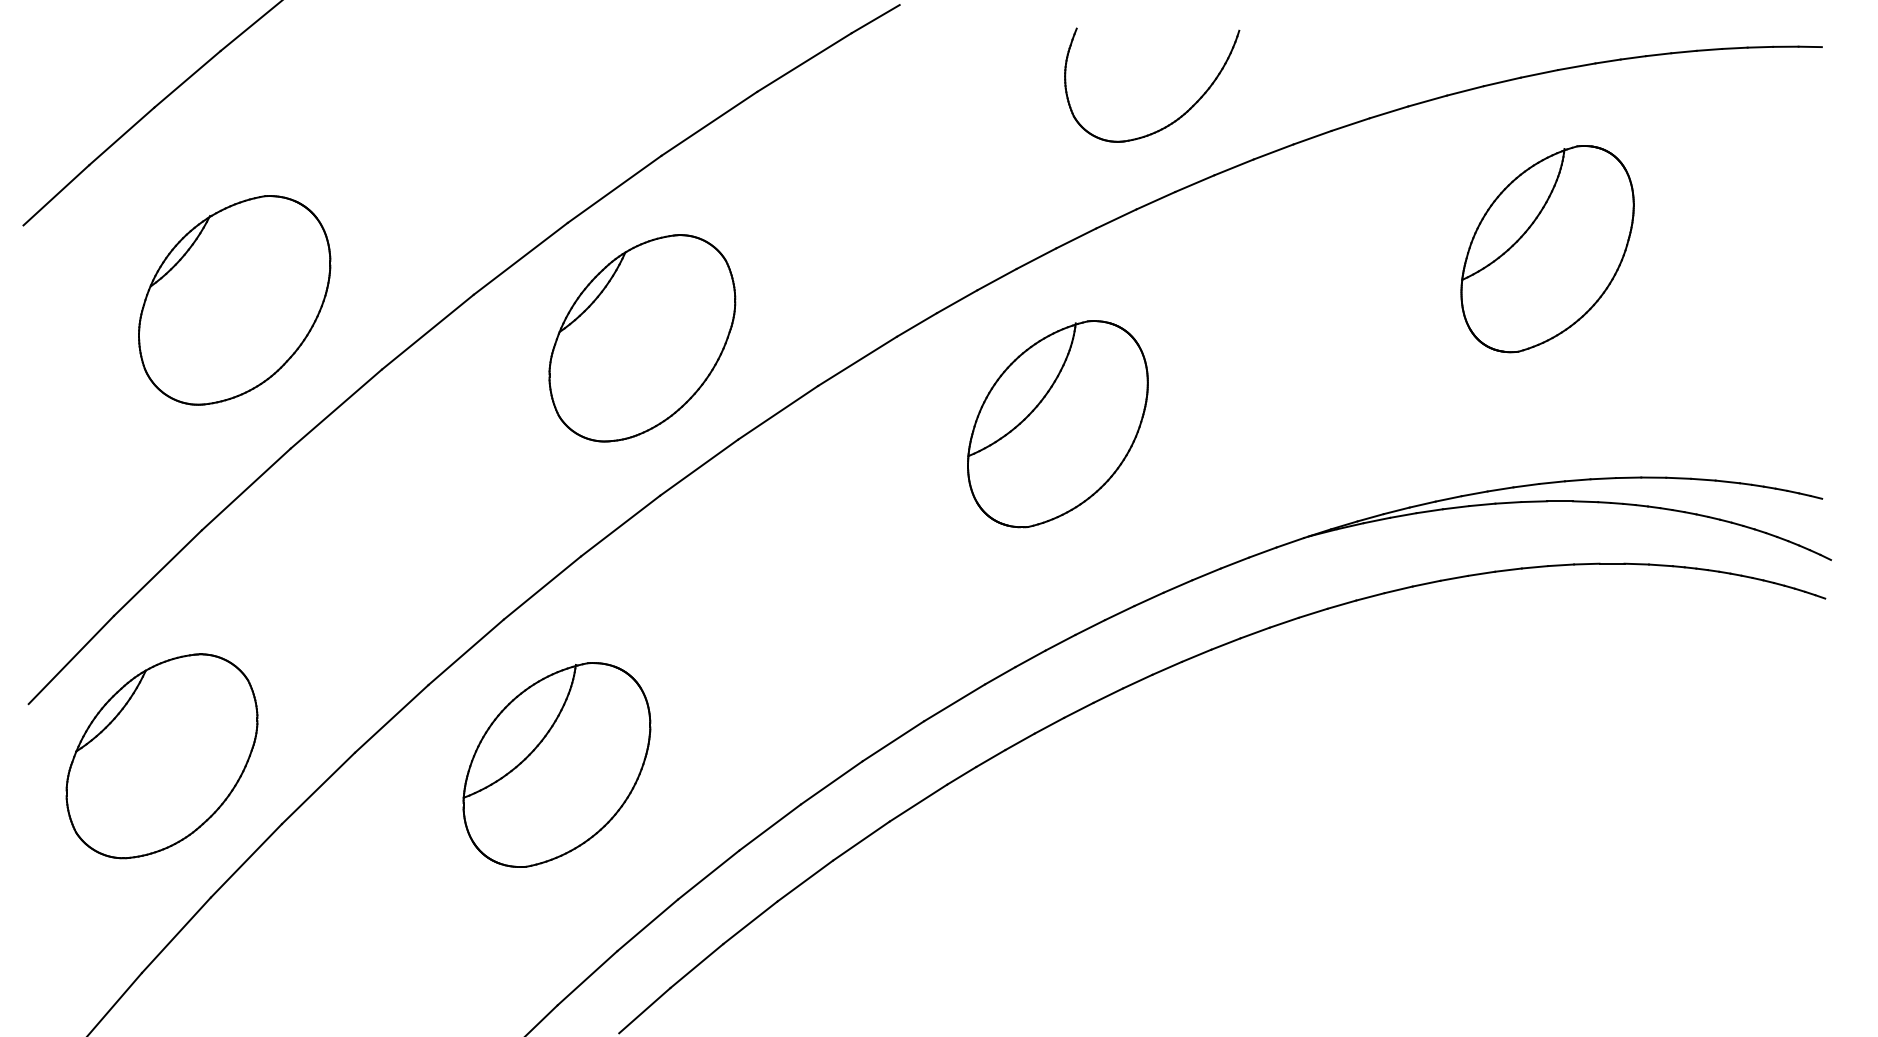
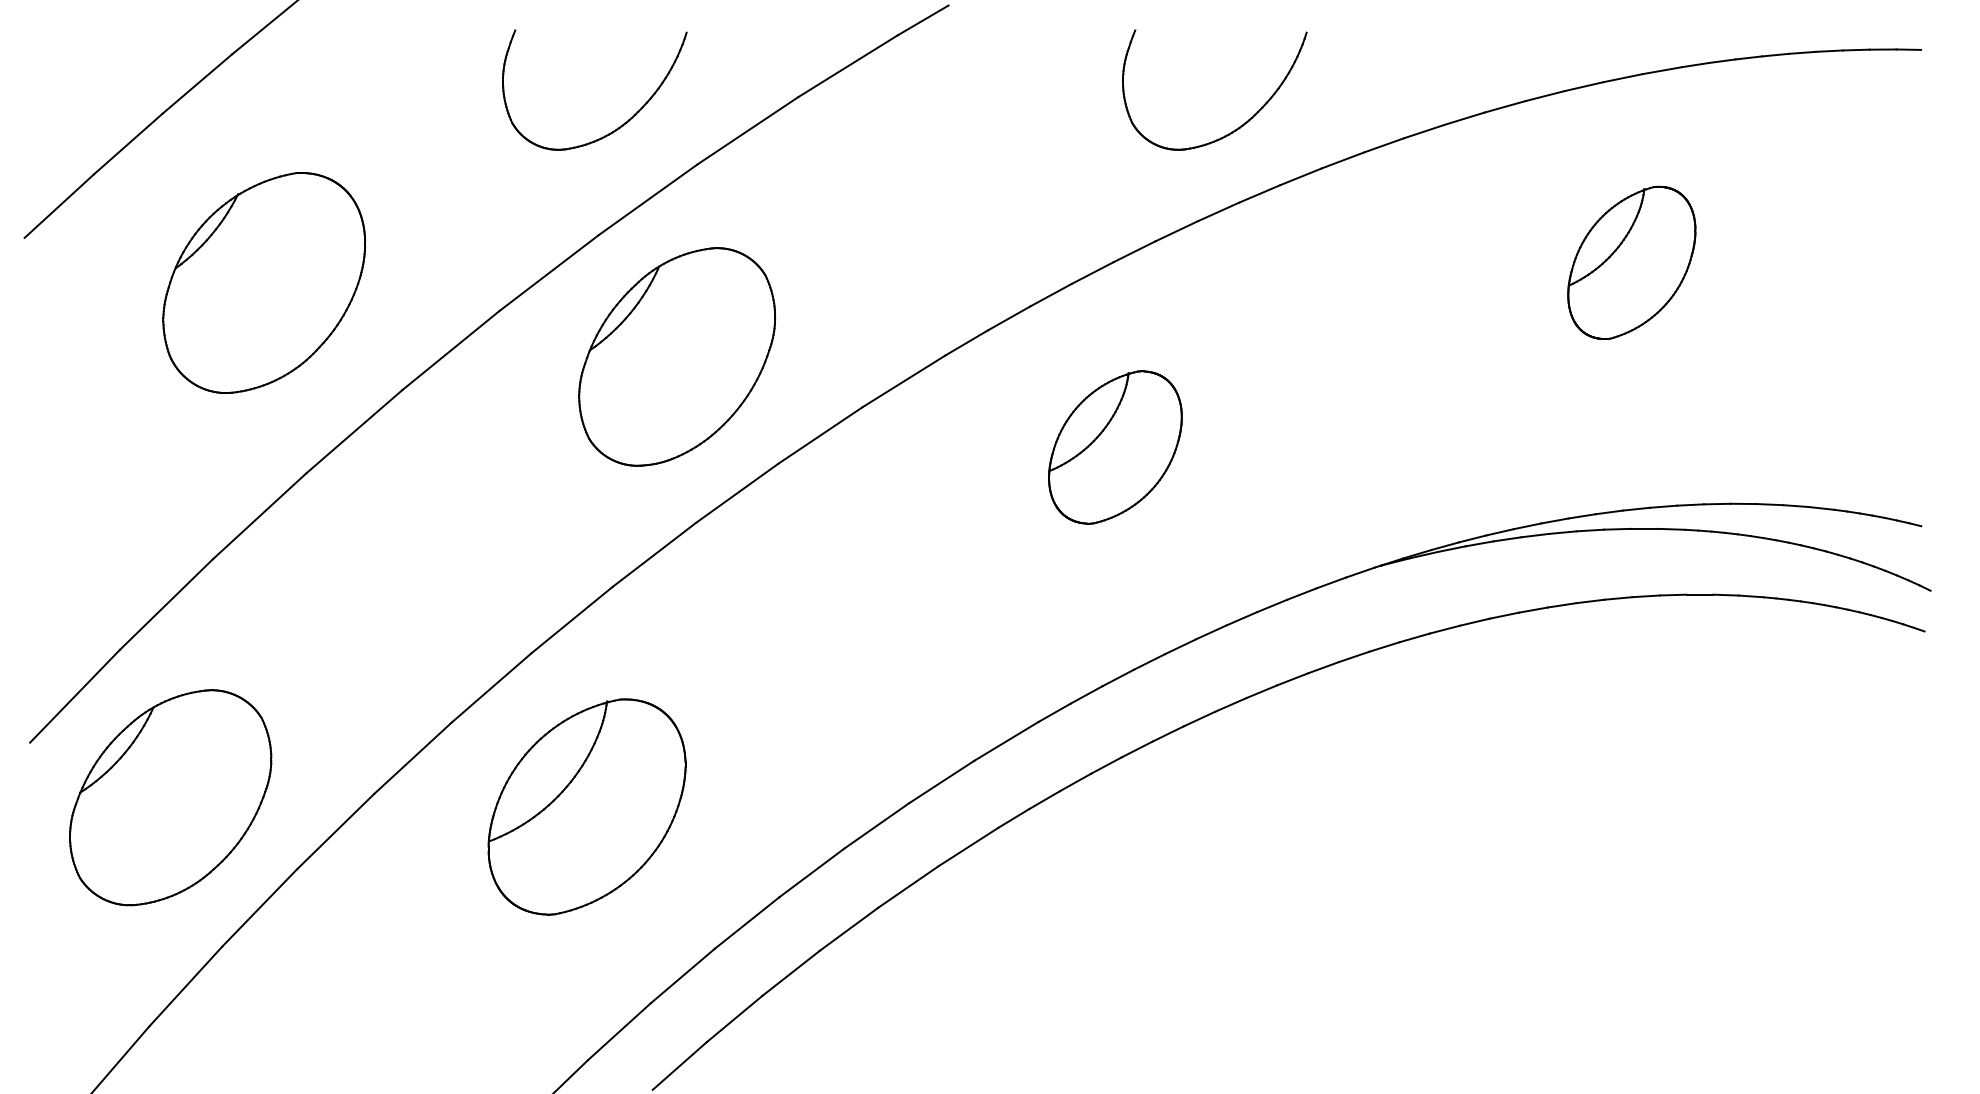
part: (592, 115) -> (624, 122), added
part: (1547, 248) -> (1631, 262), size x0.7
part: (233, 299) -> (263, 282), moved
part: (1058, 424) -> (1115, 447), size x0.7

